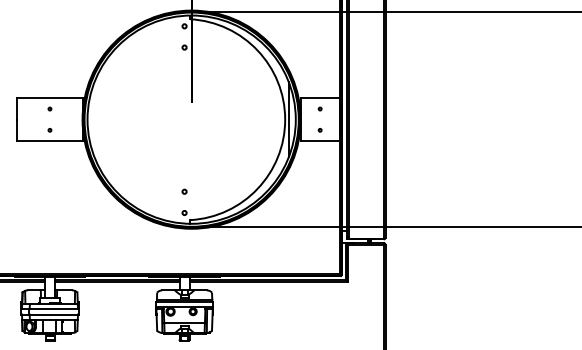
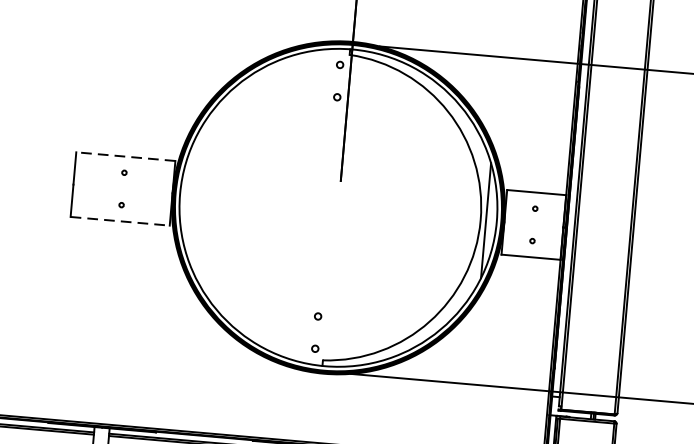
line: (49, 98) -> (125, 156), solid -> dashed
line: (49, 140) -> (119, 220), solid -> dashed

